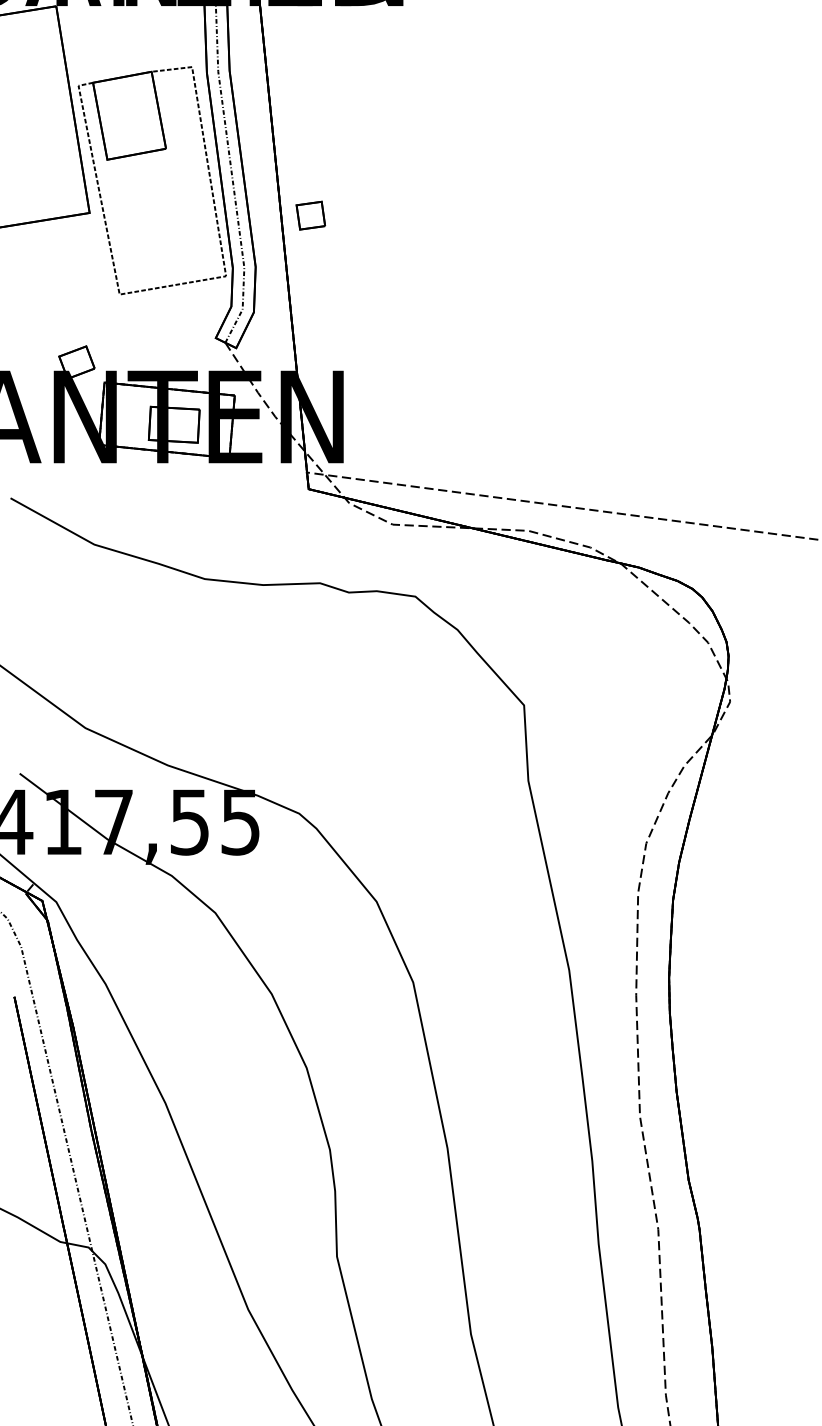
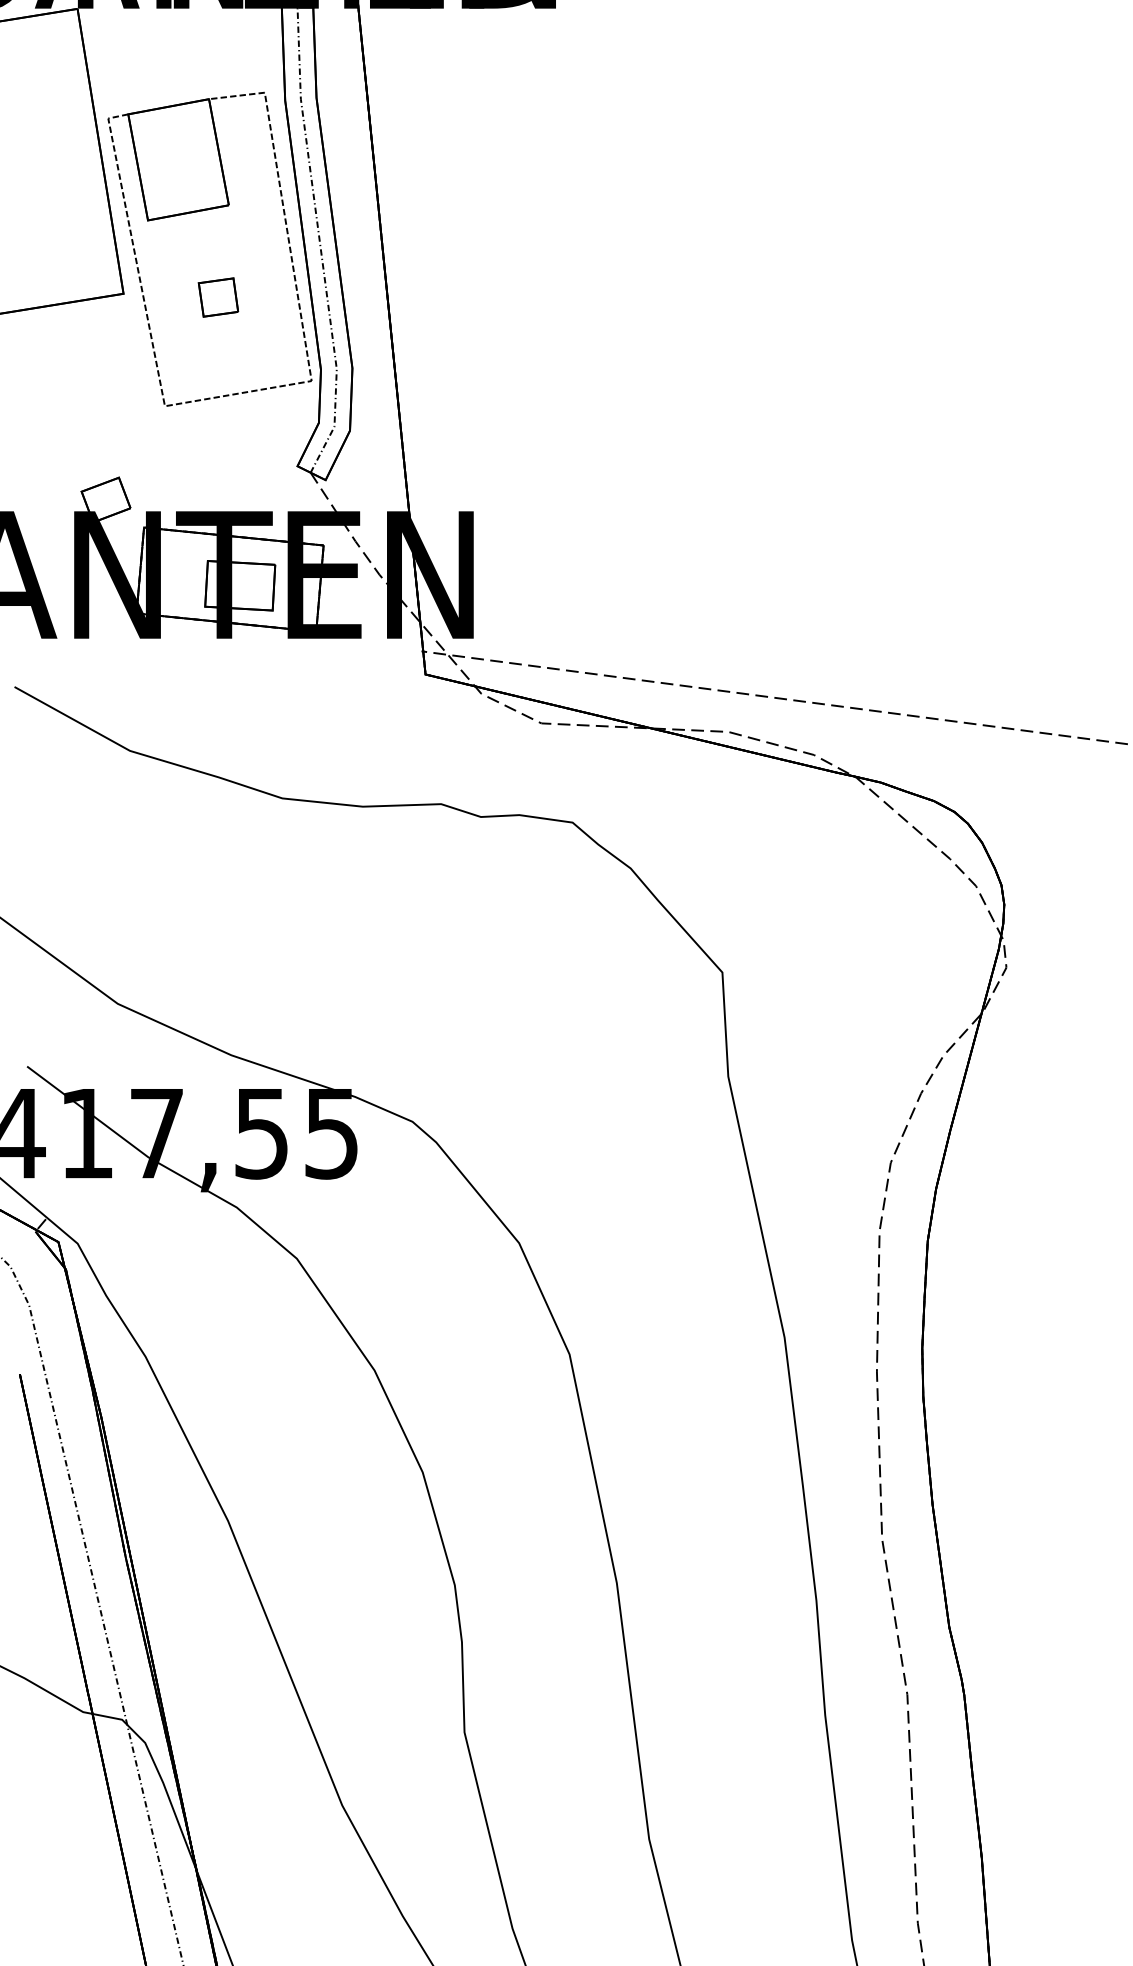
part: (310, 215) -> (218, 297), moved

